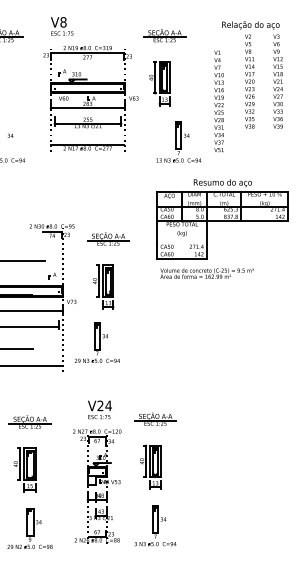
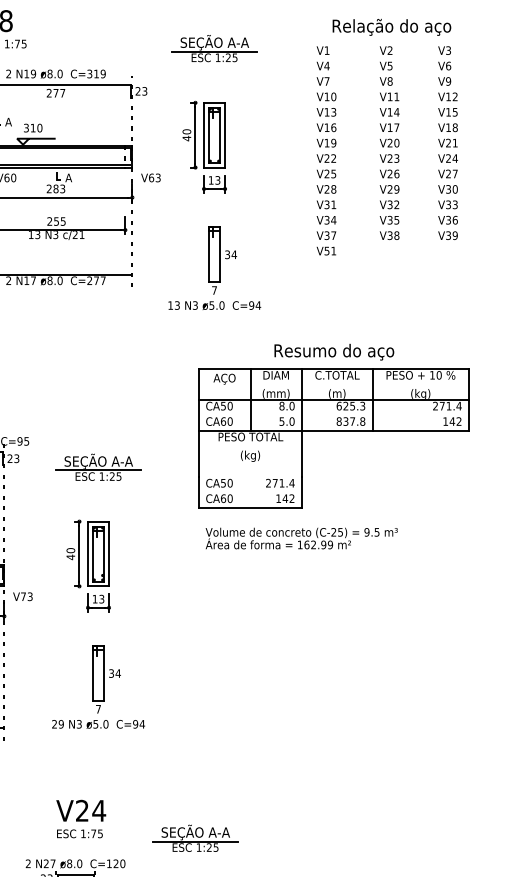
text: (218, 101) -> (325, 151), moved
part: (178, 141) -> (214, 266), moved
part: (97, 342) -> (98, 686), moved

